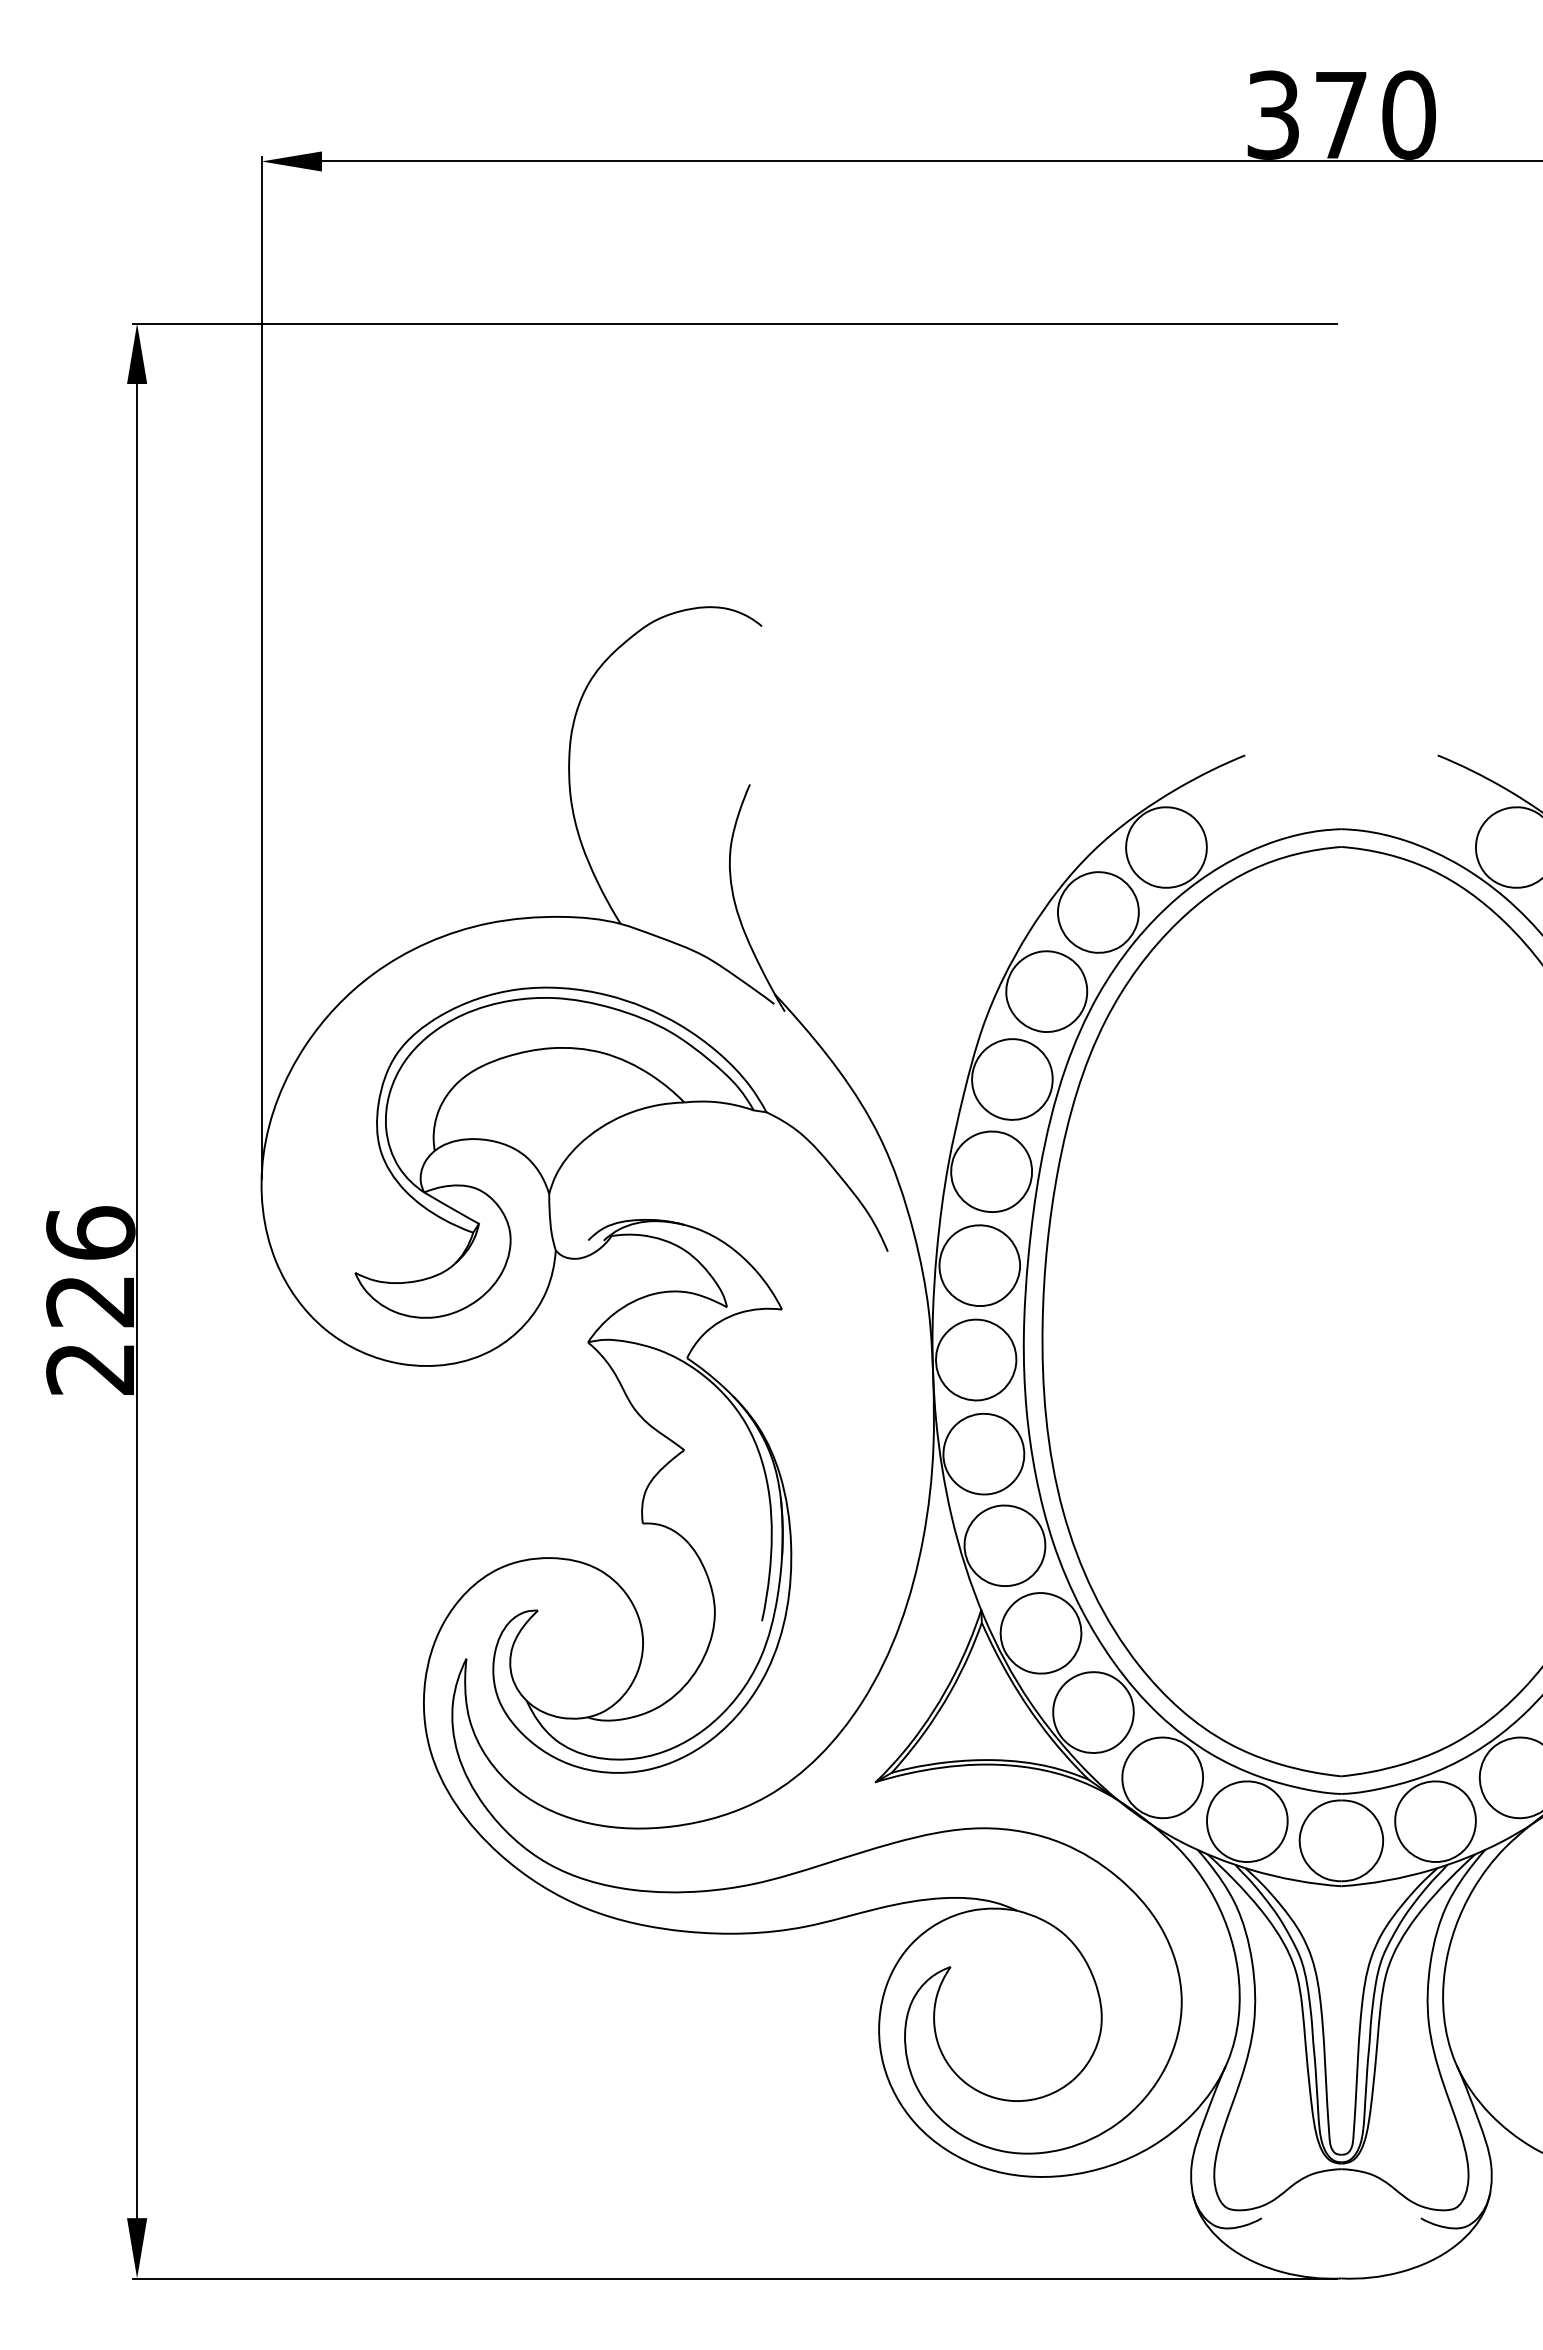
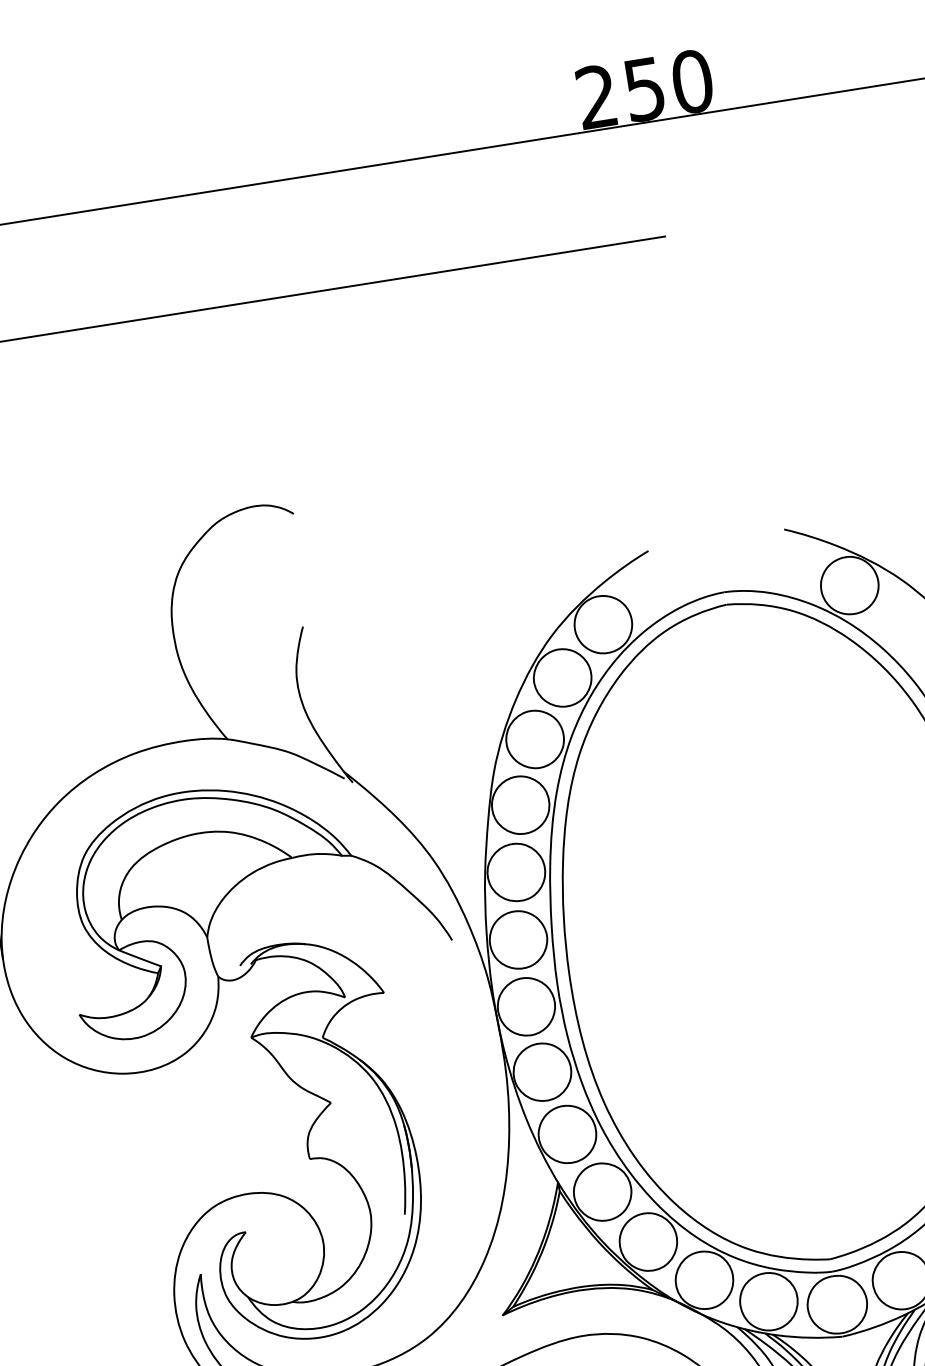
text: (1306, 114) -> (620, 92), 370 -> 250

